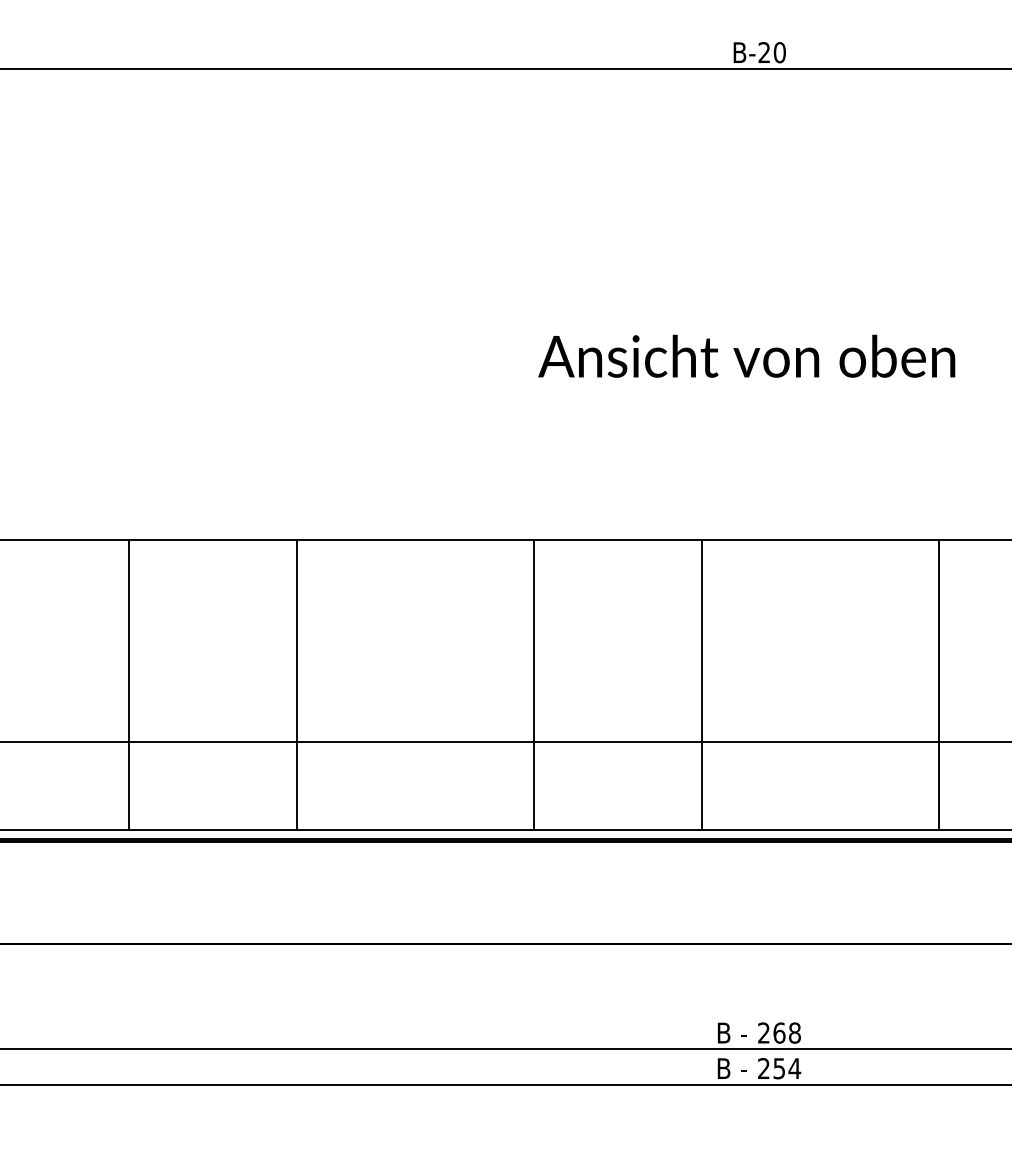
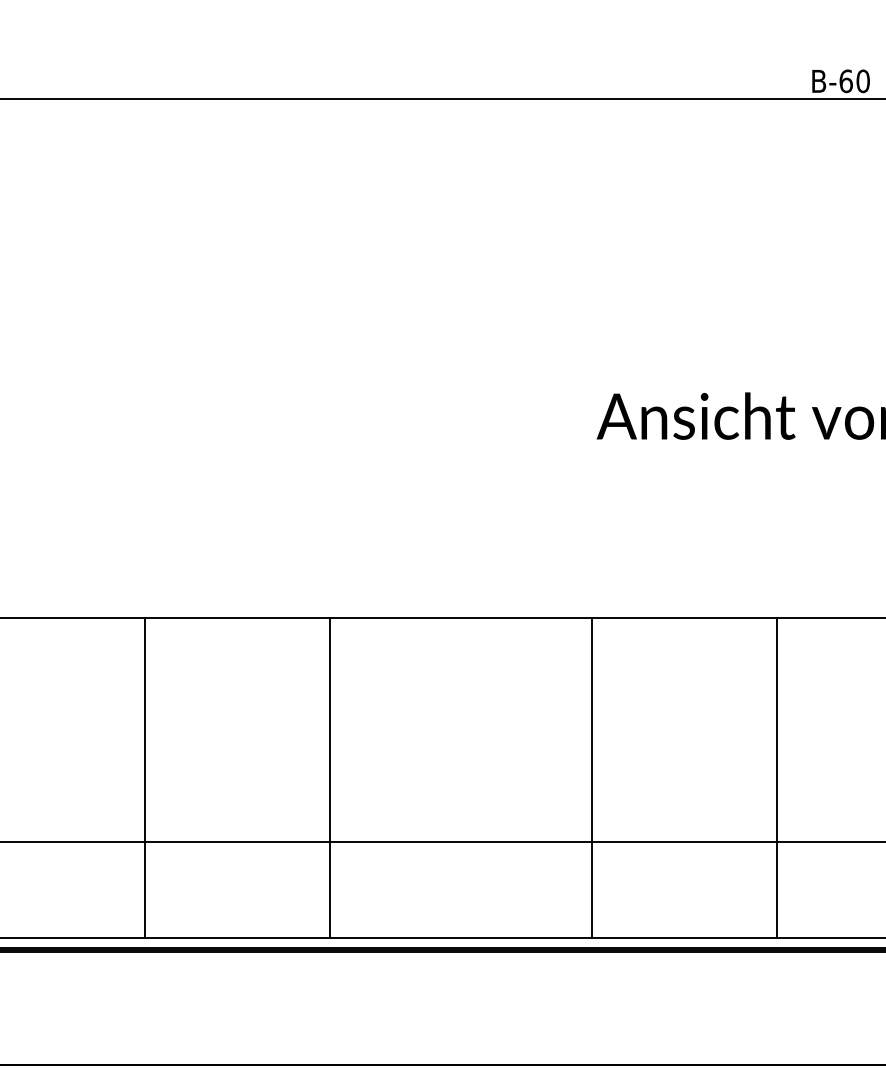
text: (764, 52) -> (846, 81), B-20 -> B-60

